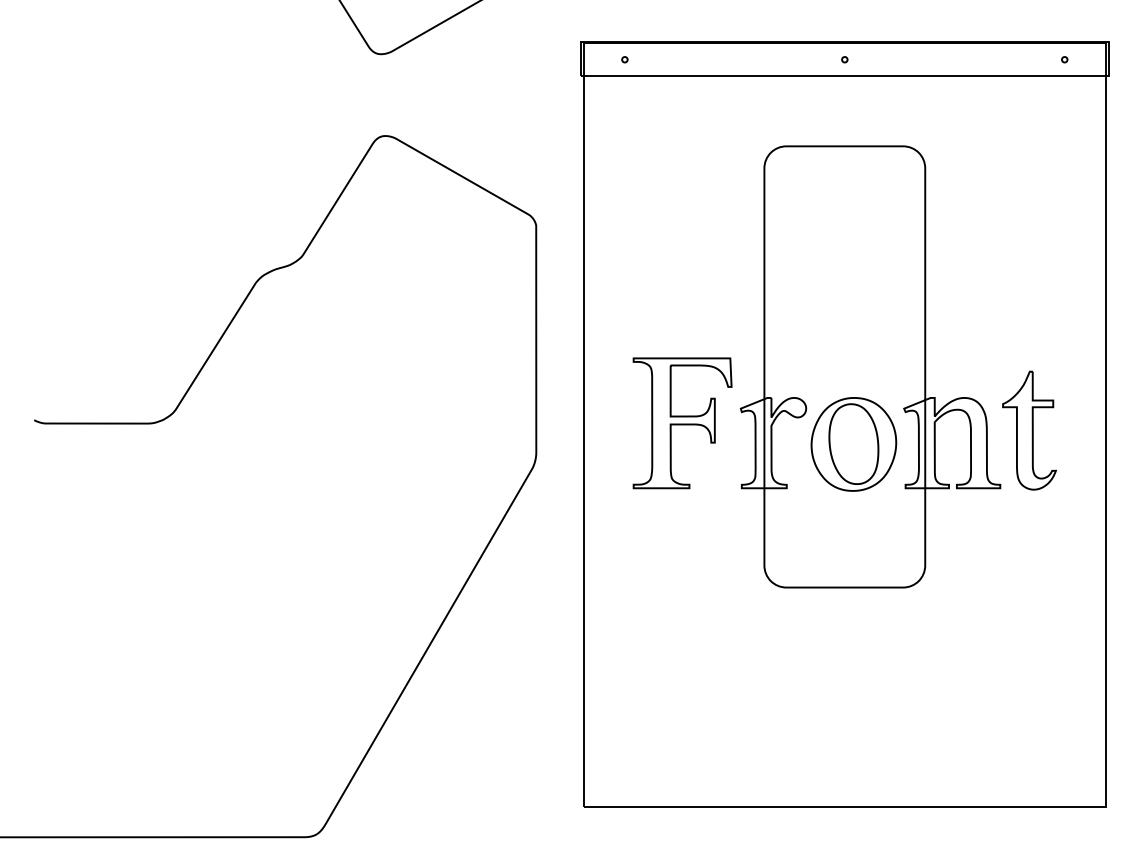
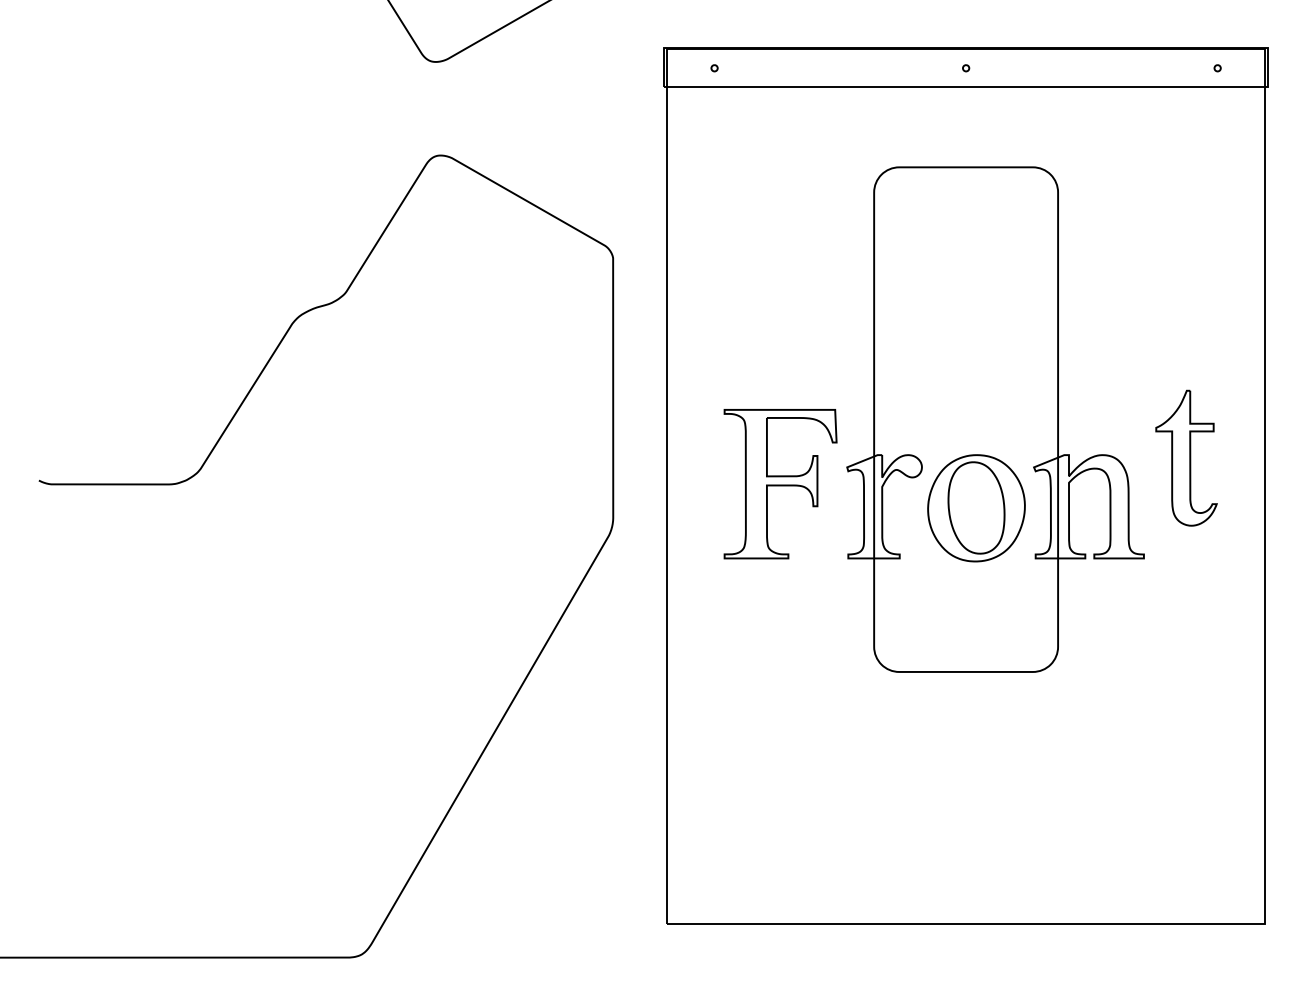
part: (1029, 430) -> (1186, 458), moved

